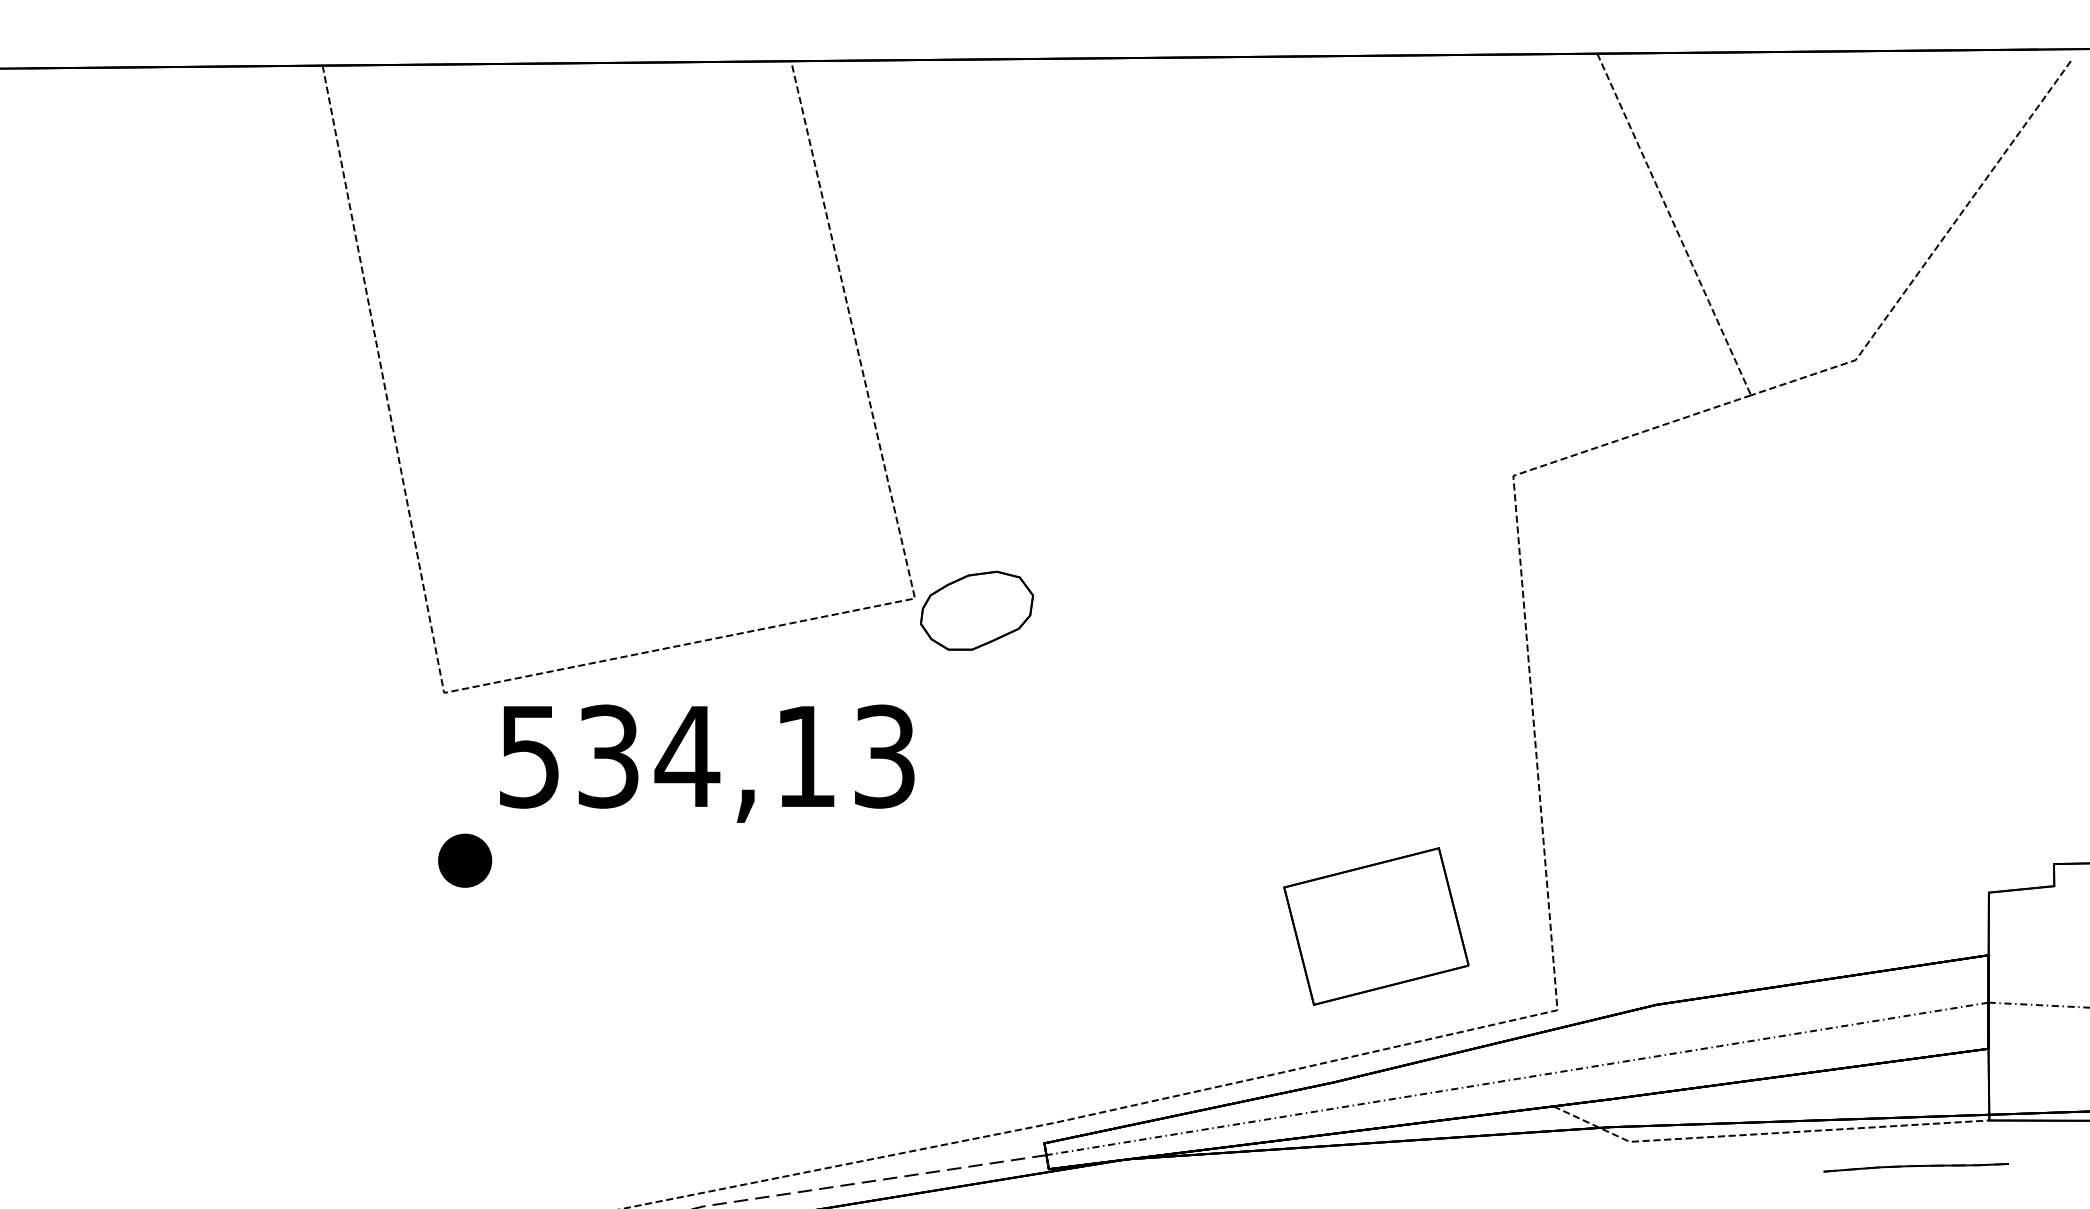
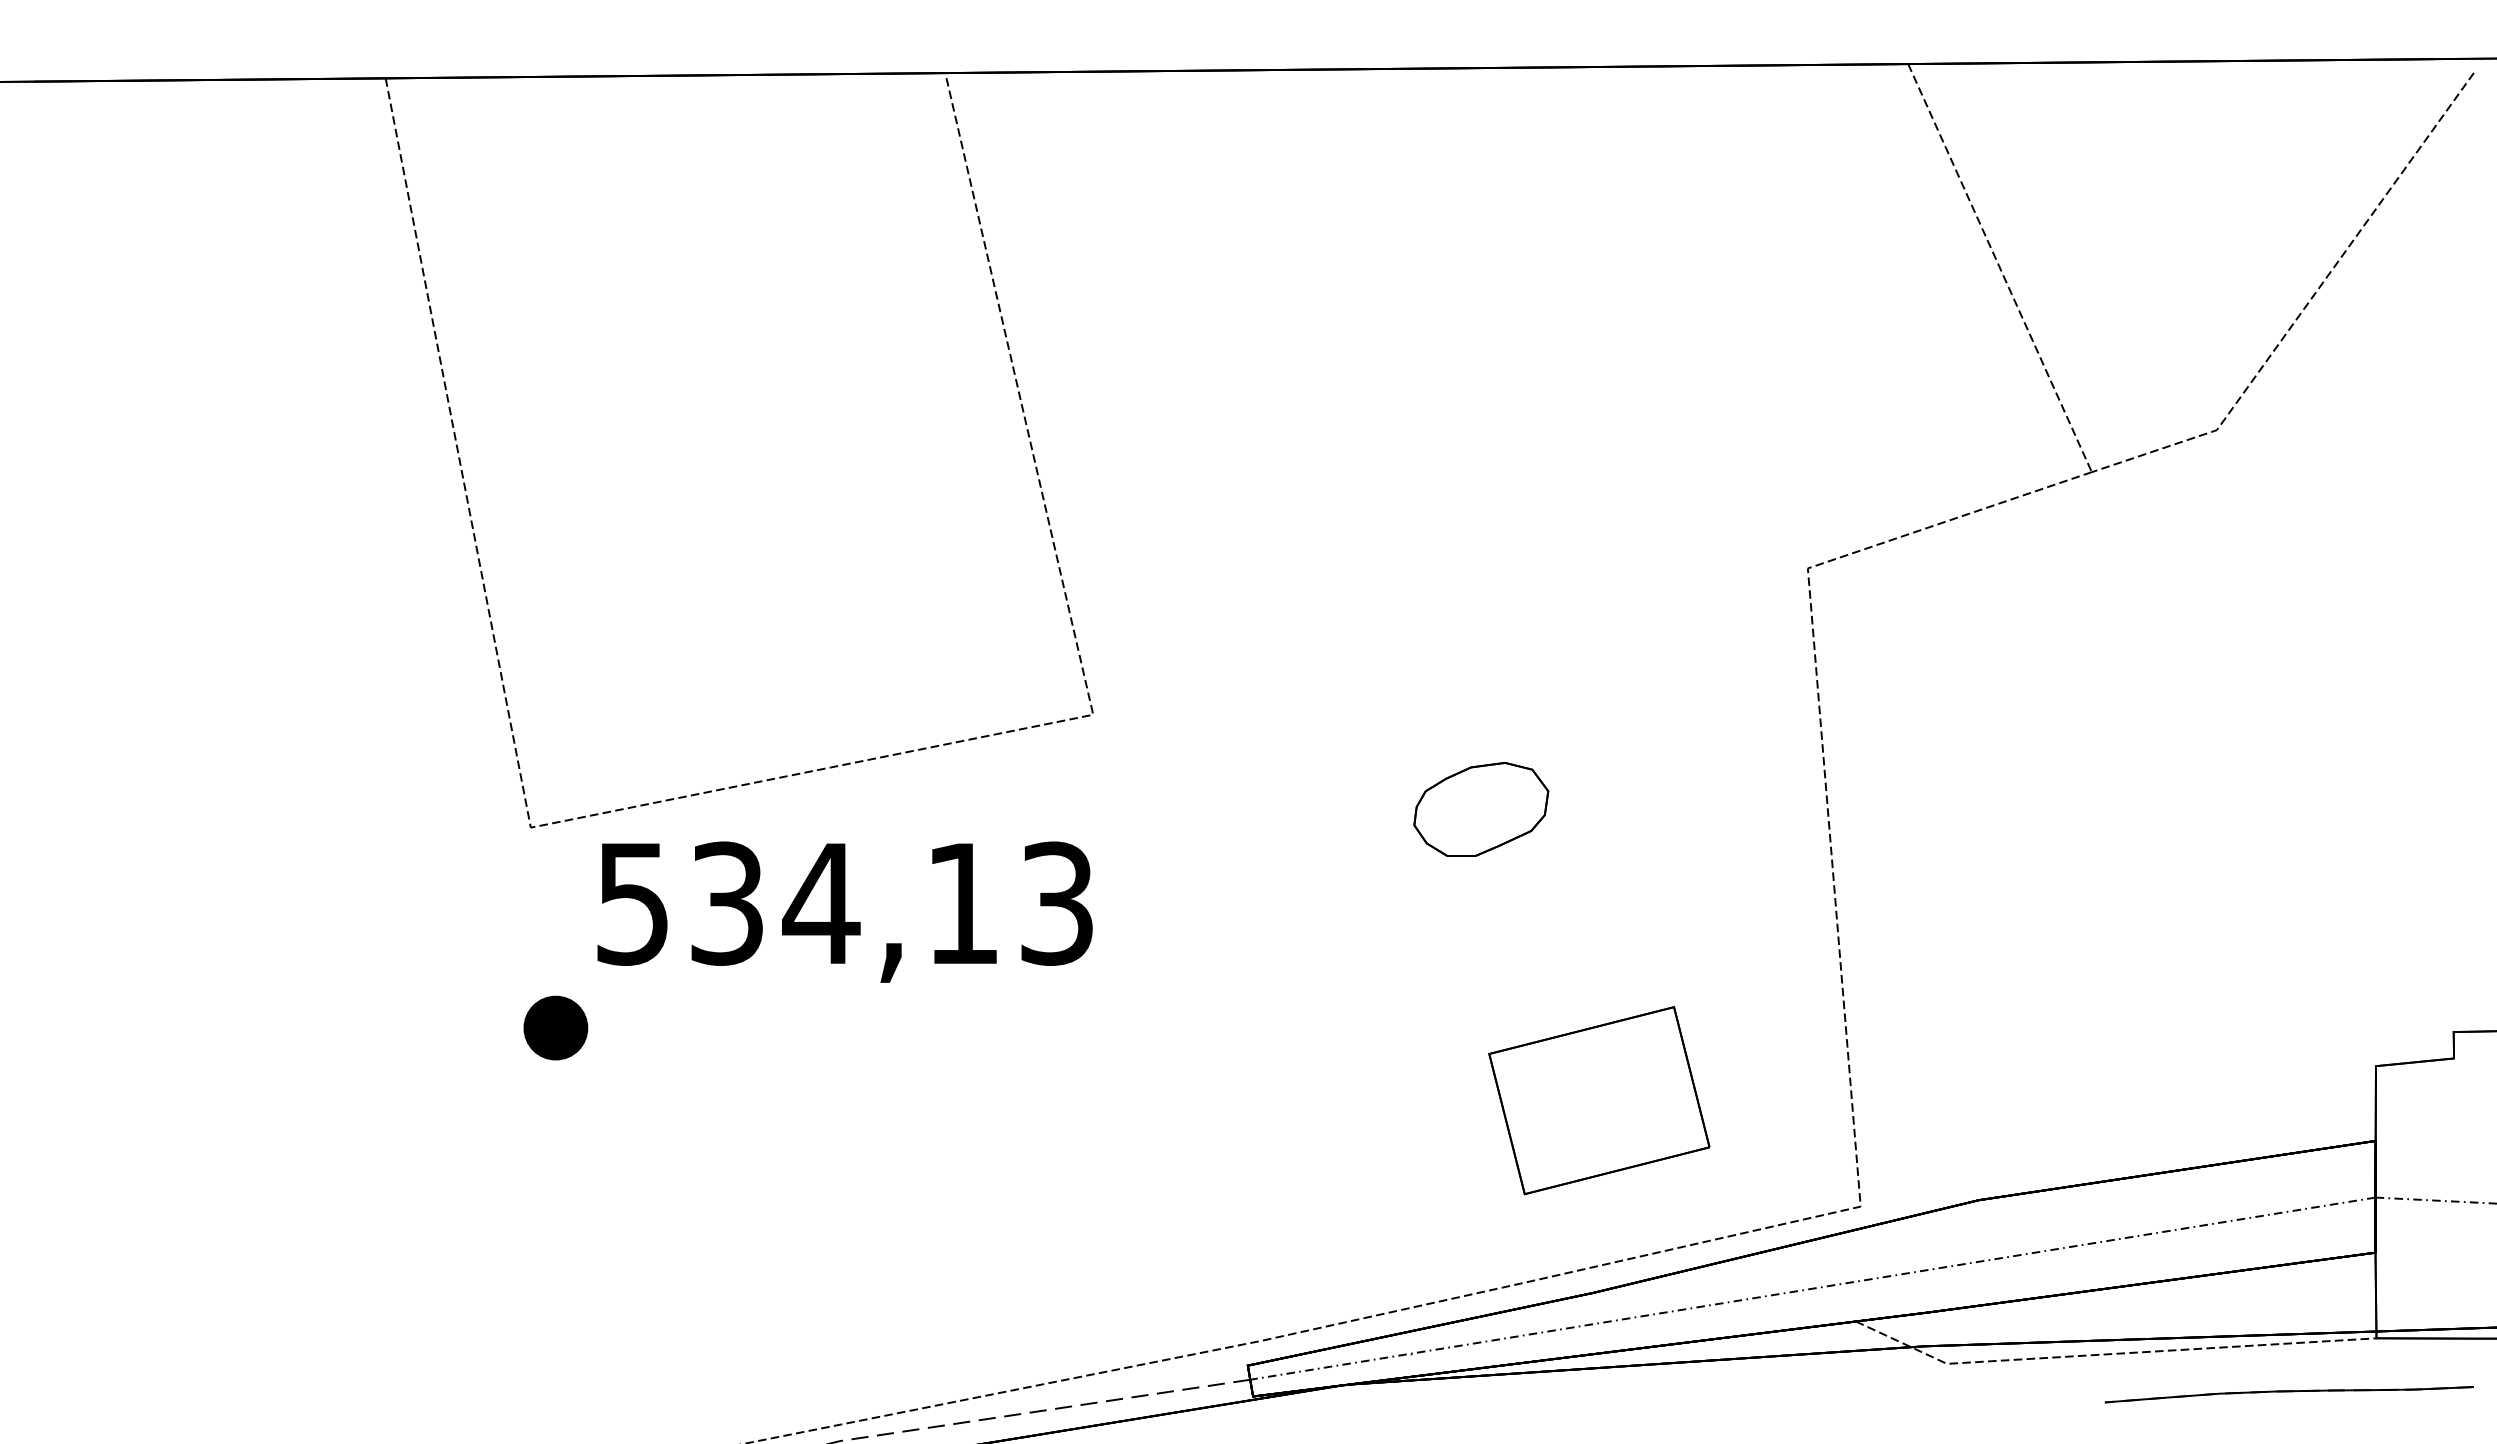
part: (977, 610) -> (1481, 809), moved
part: (1376, 926) -> (1599, 1100), moved
part: (1915, 1167) -> (2288, 1394), size x1.67

